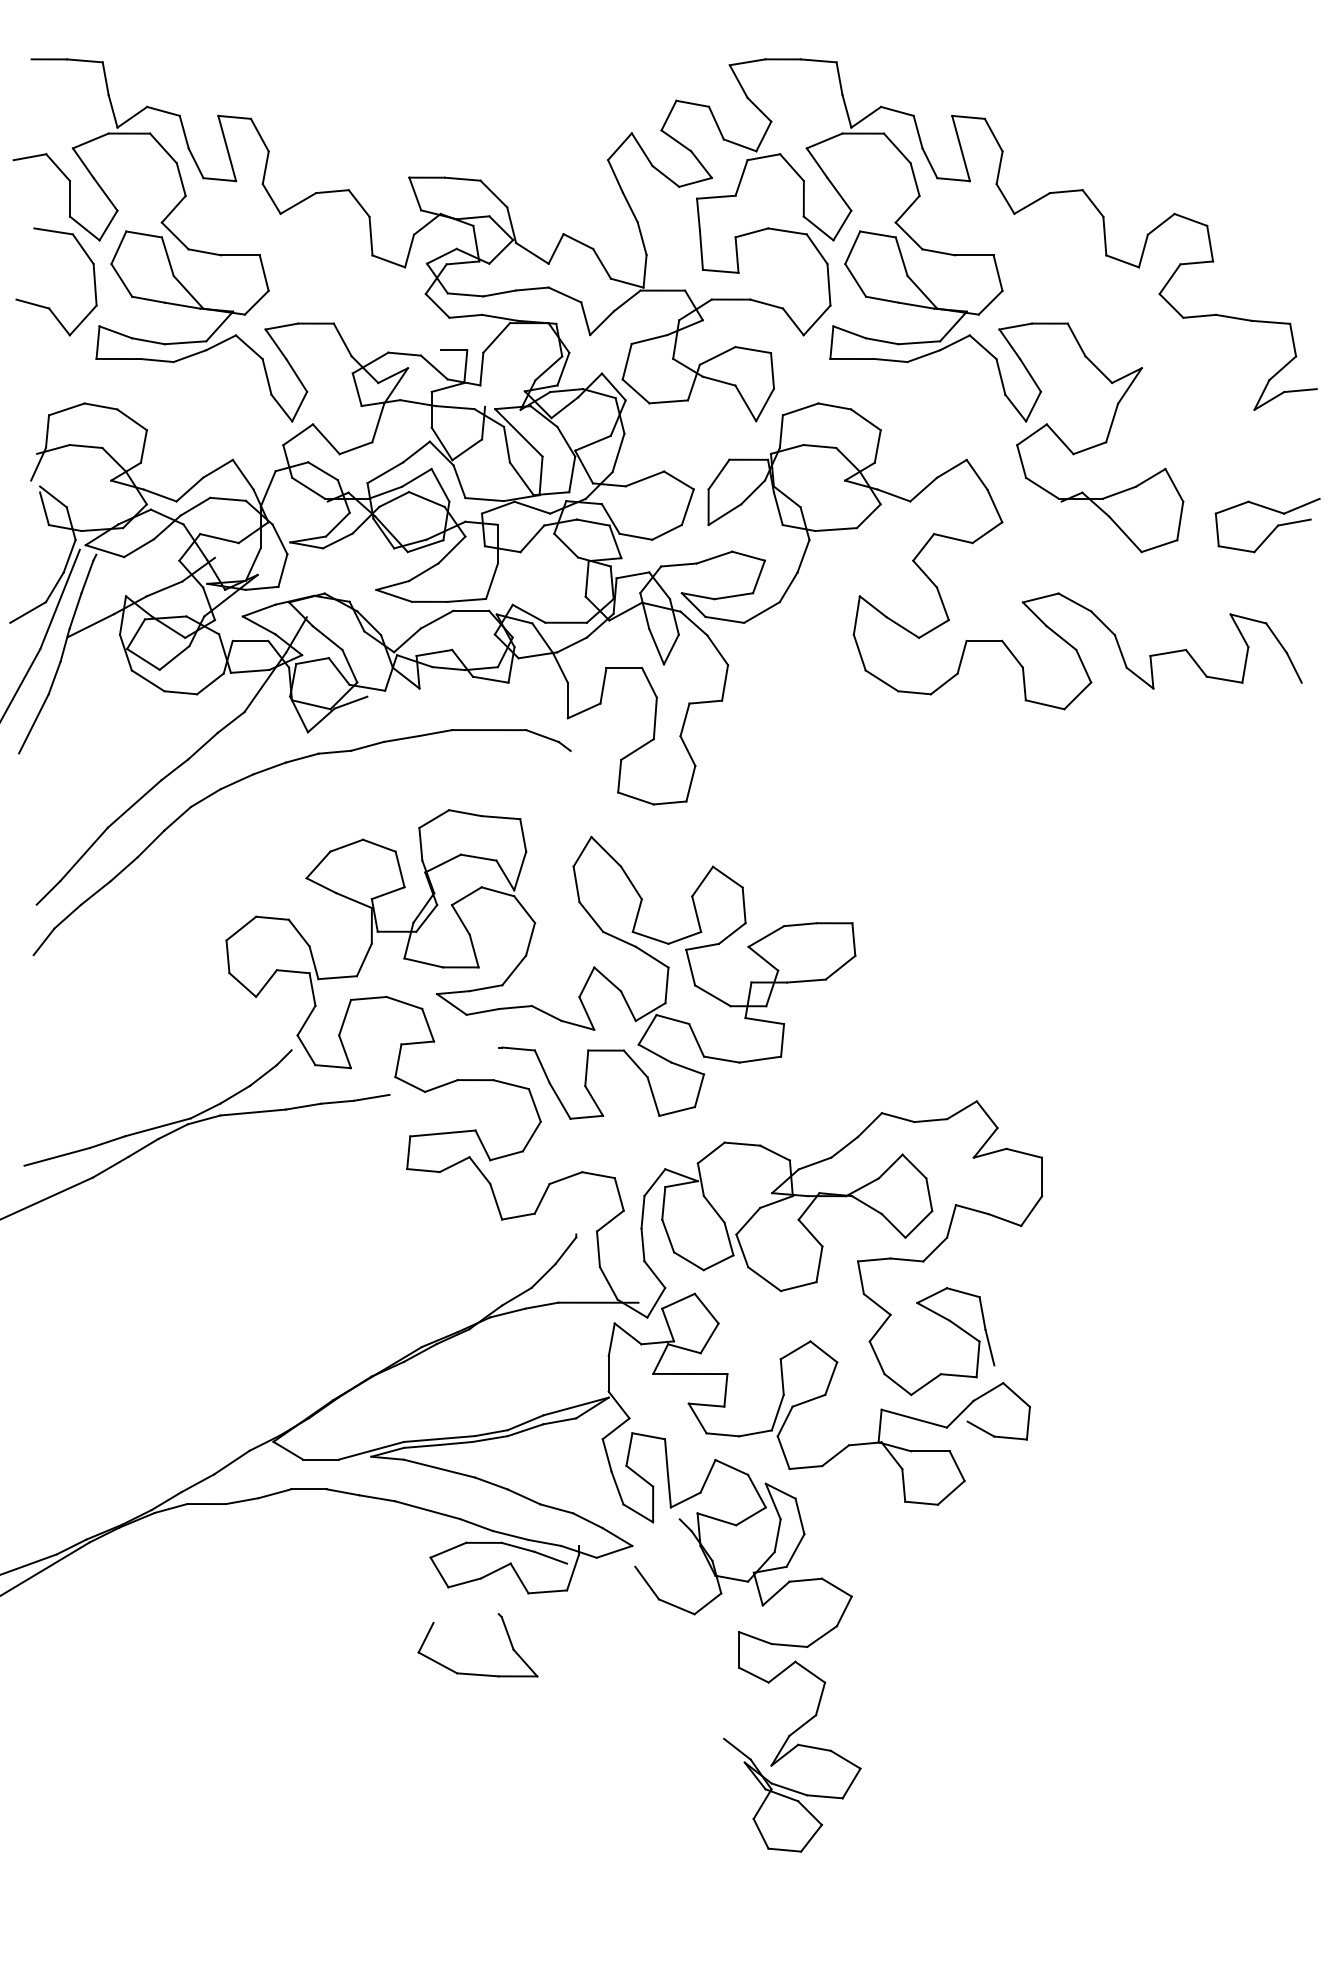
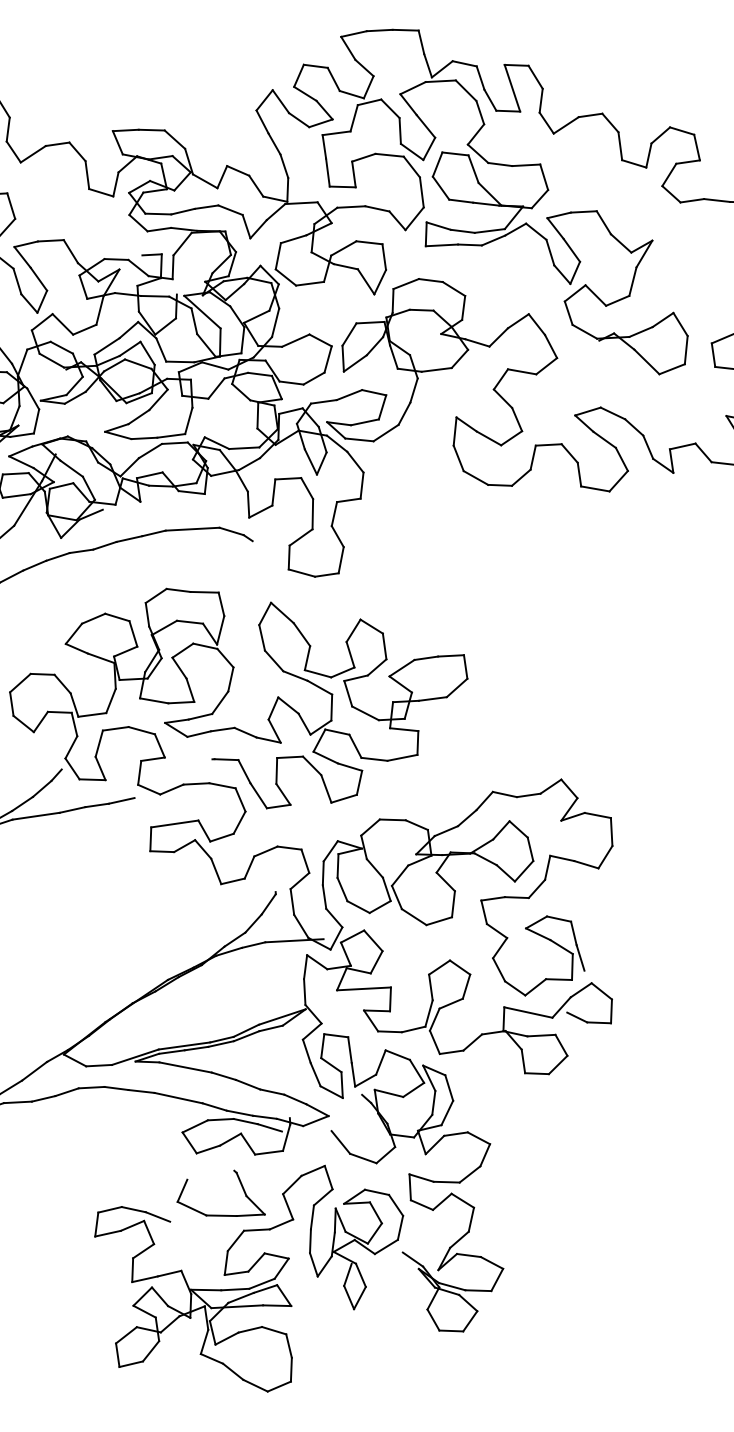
part: (518, 1773) -> (254, 1285), added

